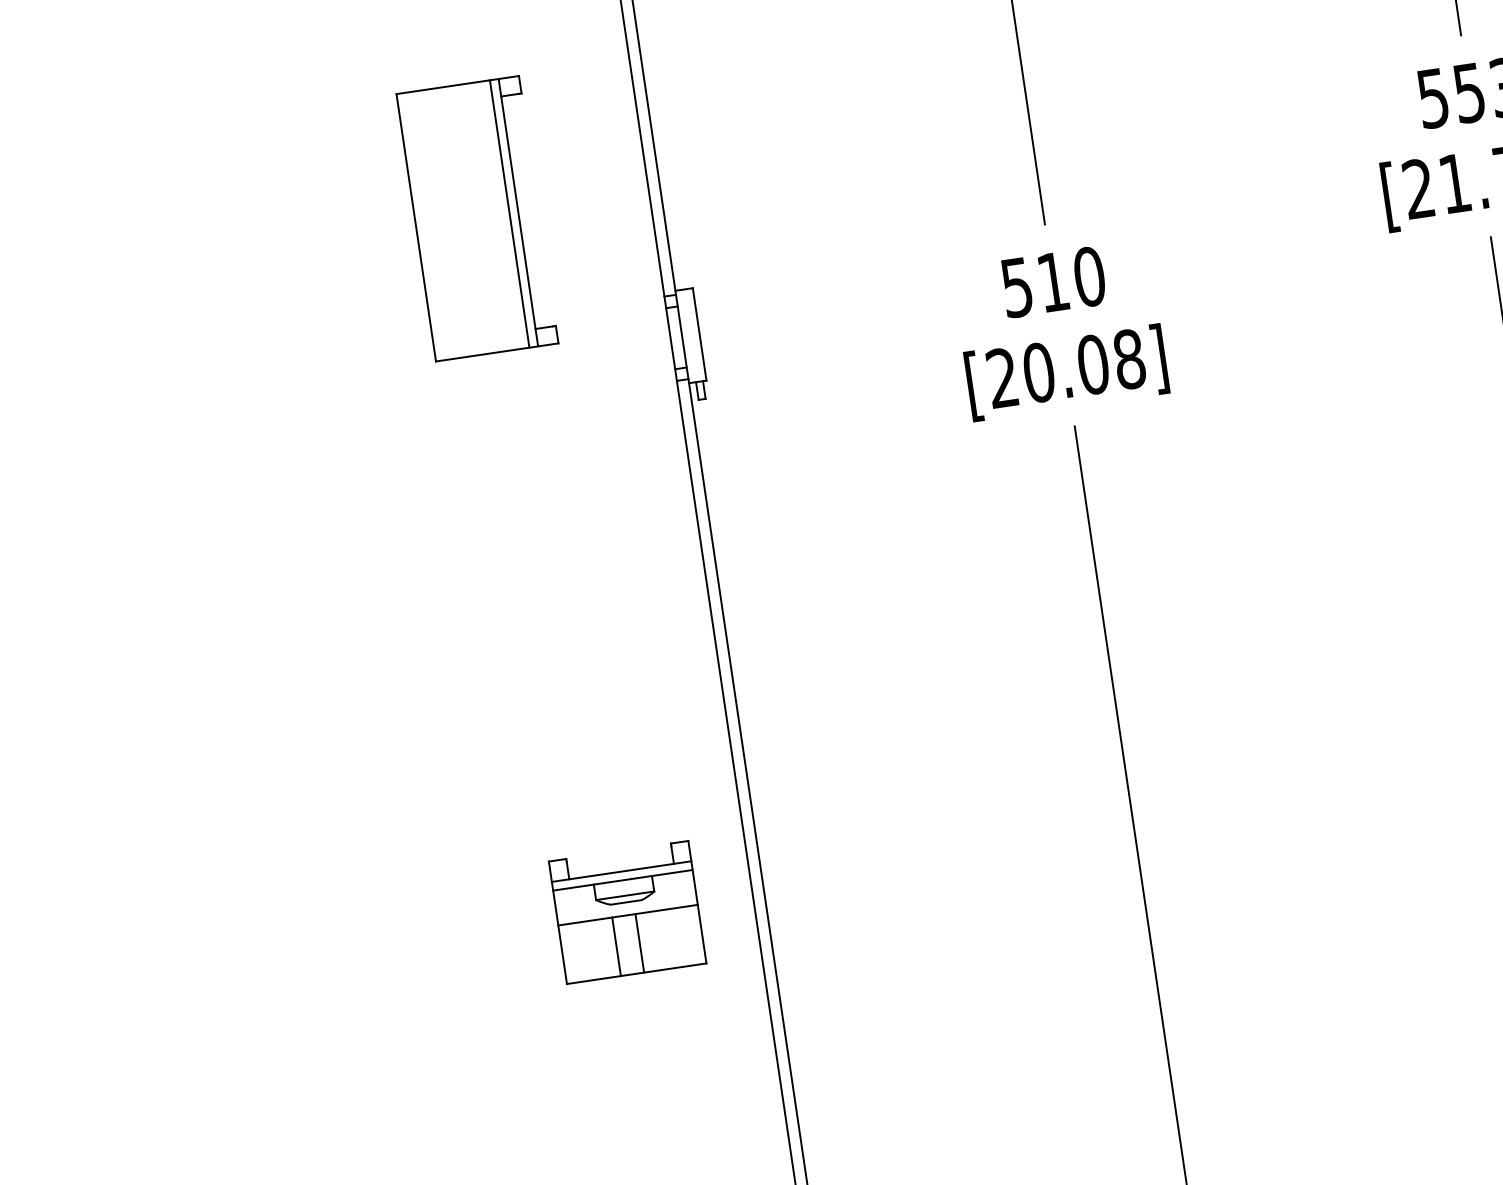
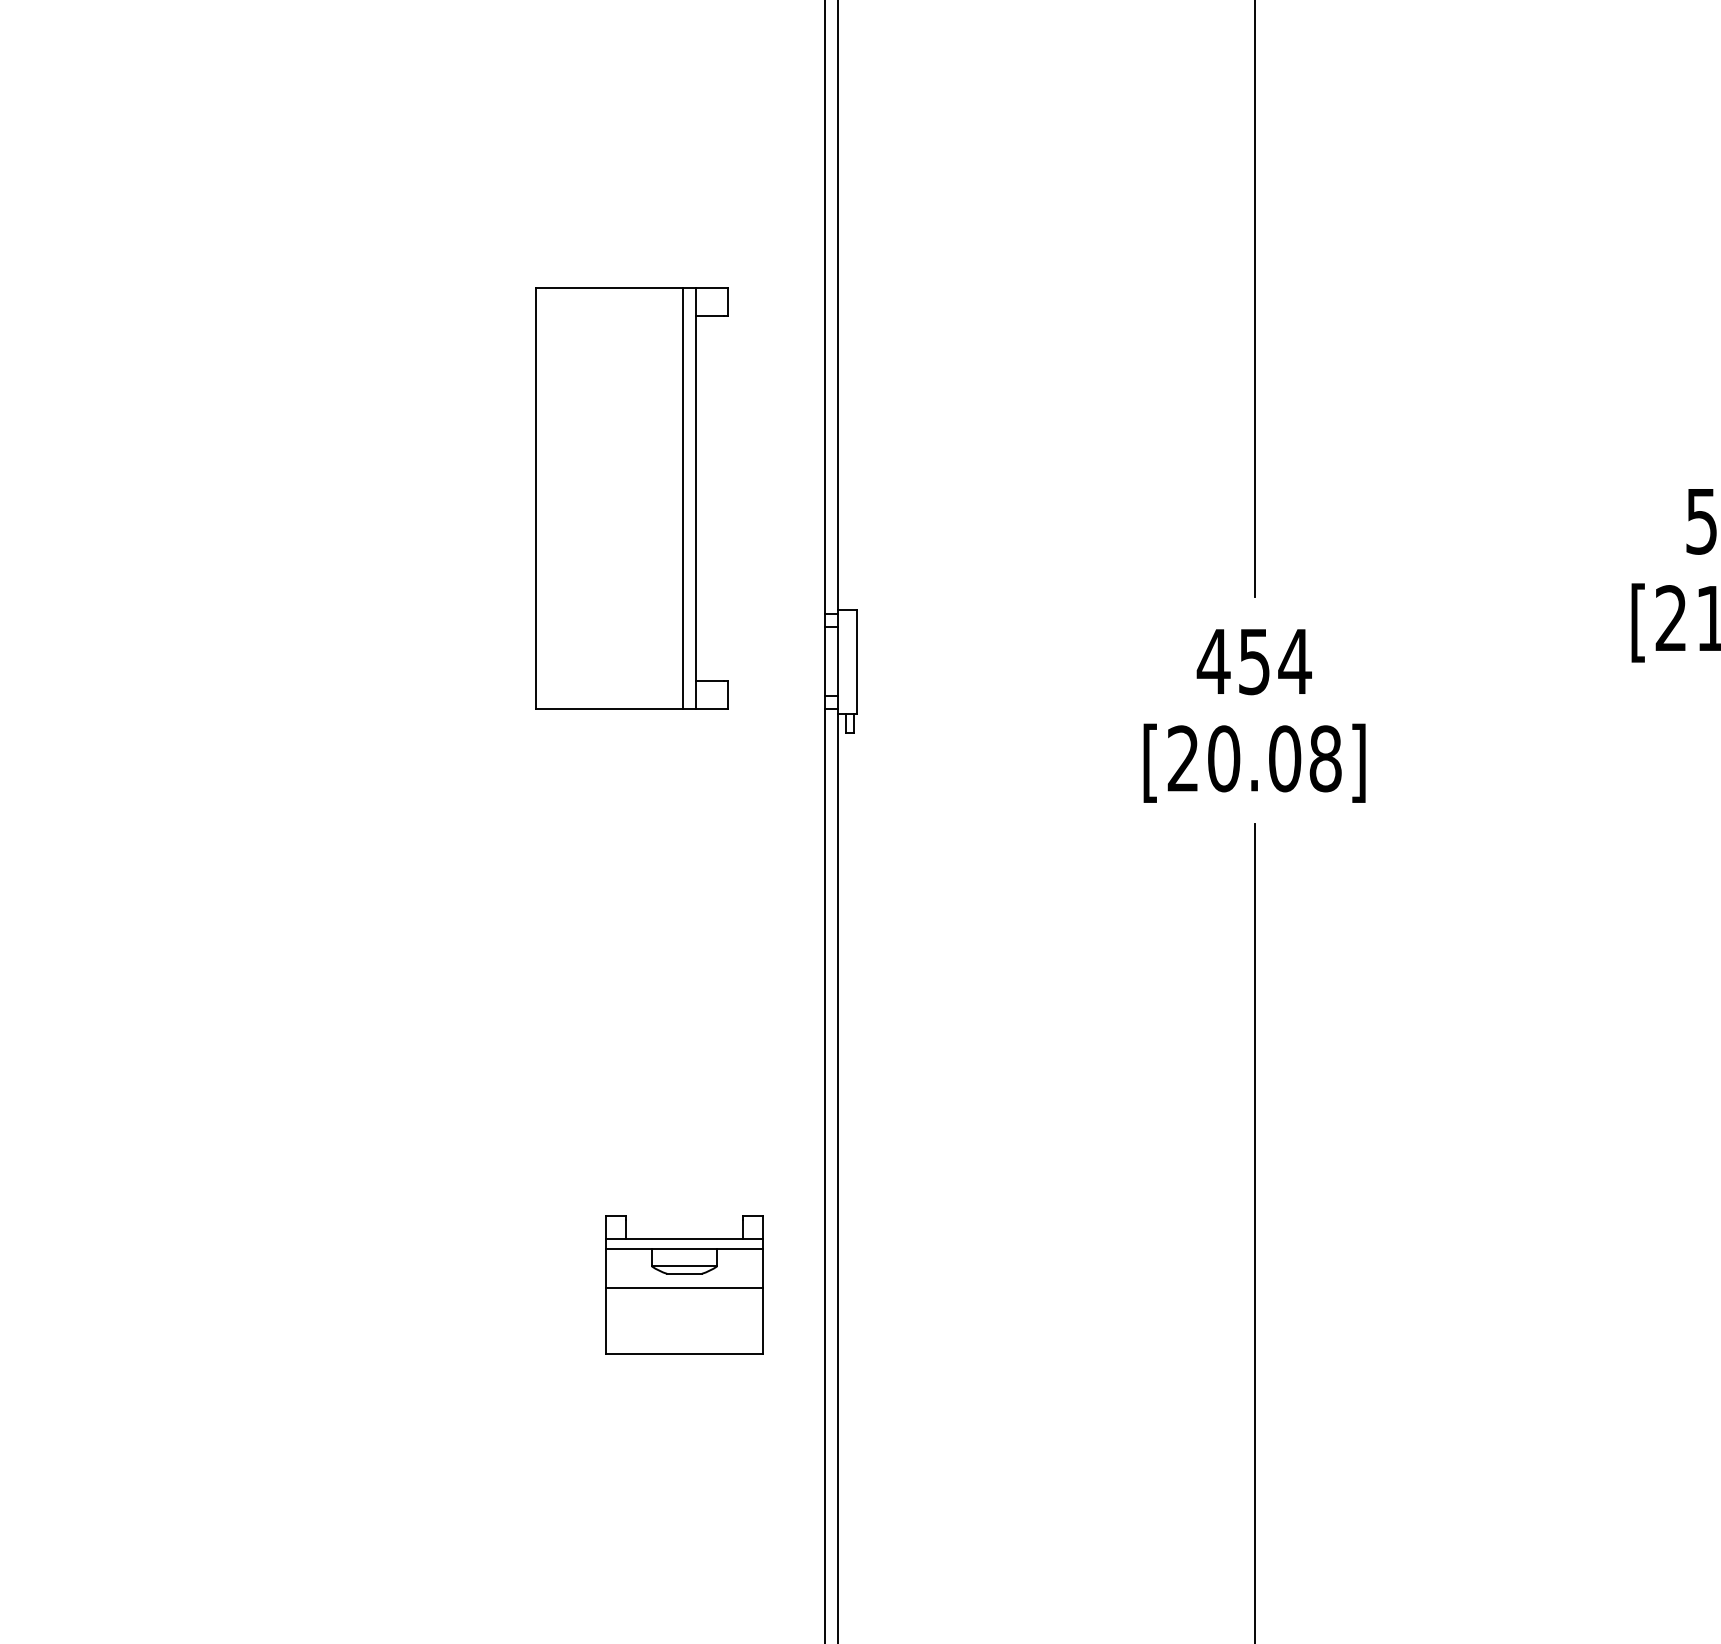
part: (477, 218) -> (631, 498), size x1.4
text: (1052, 282) -> (1253, 661), 510 -> 454
line: (639, 942) -> (692, 1320), removed
line: (616, 946) -> (666, 1320), removed

